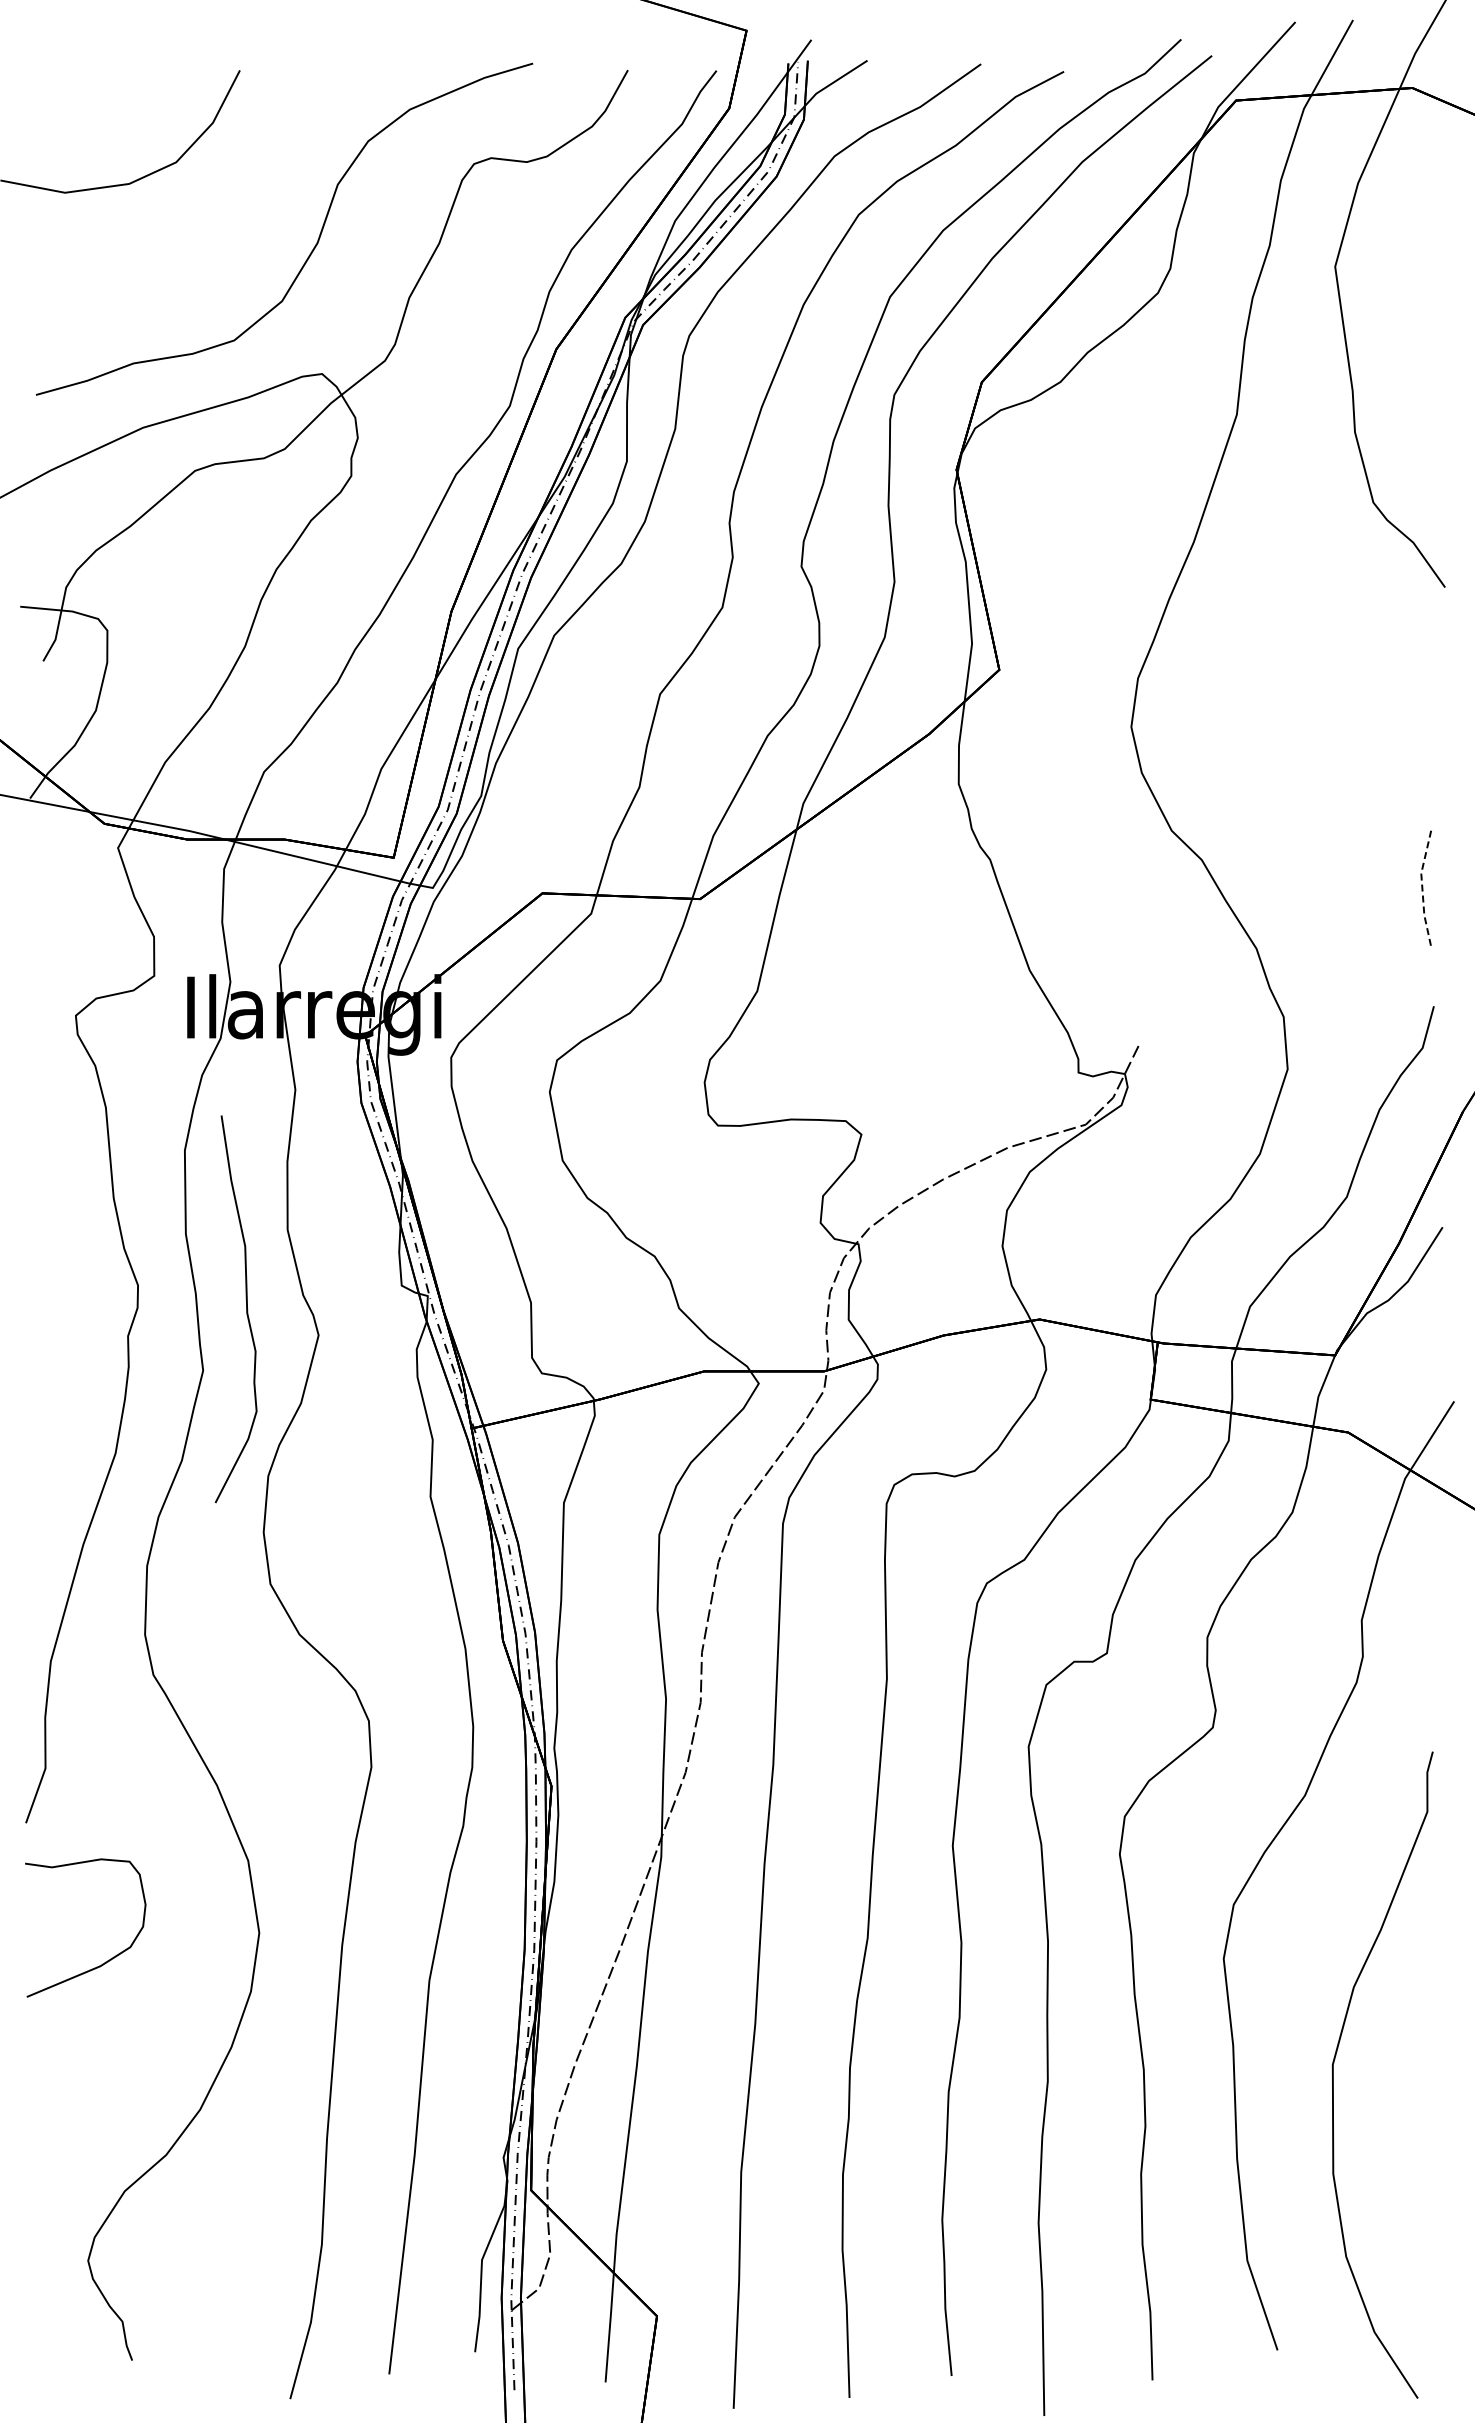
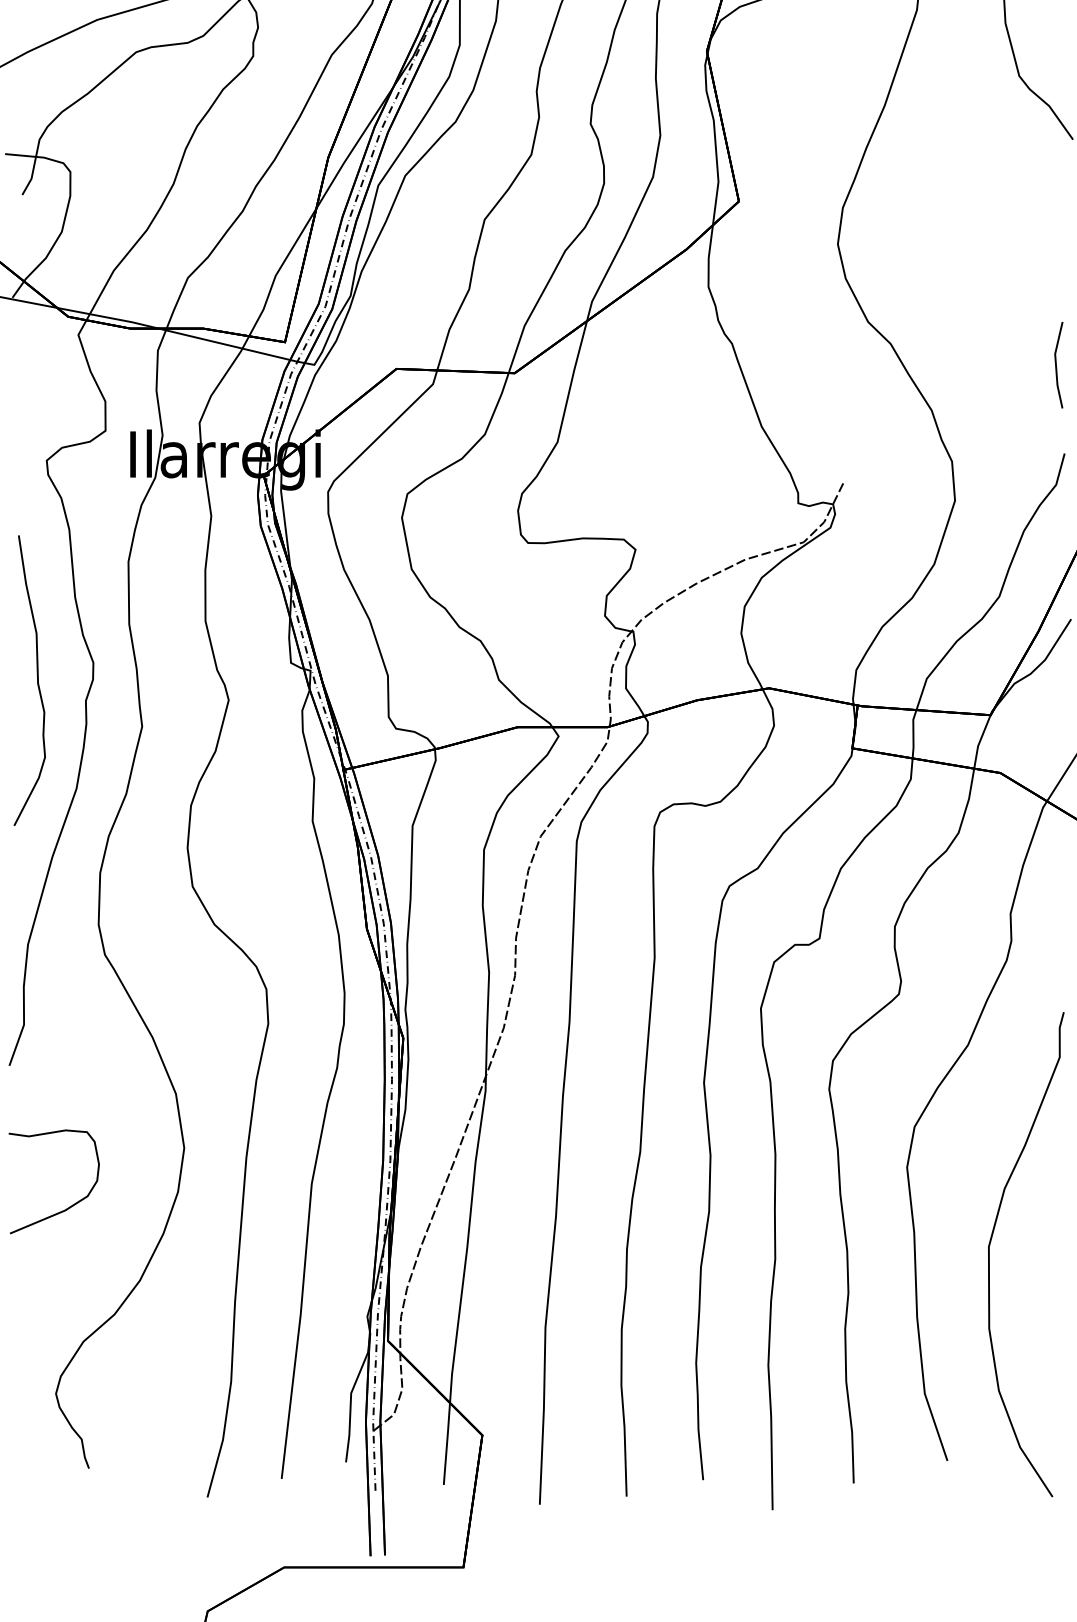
line: (1422, 888) -> (1056, 365), dashed -> solid
curve: (246, 1309) -> (37, 680), moved
curve: (105, 1961) -> (69, 1206), moved

